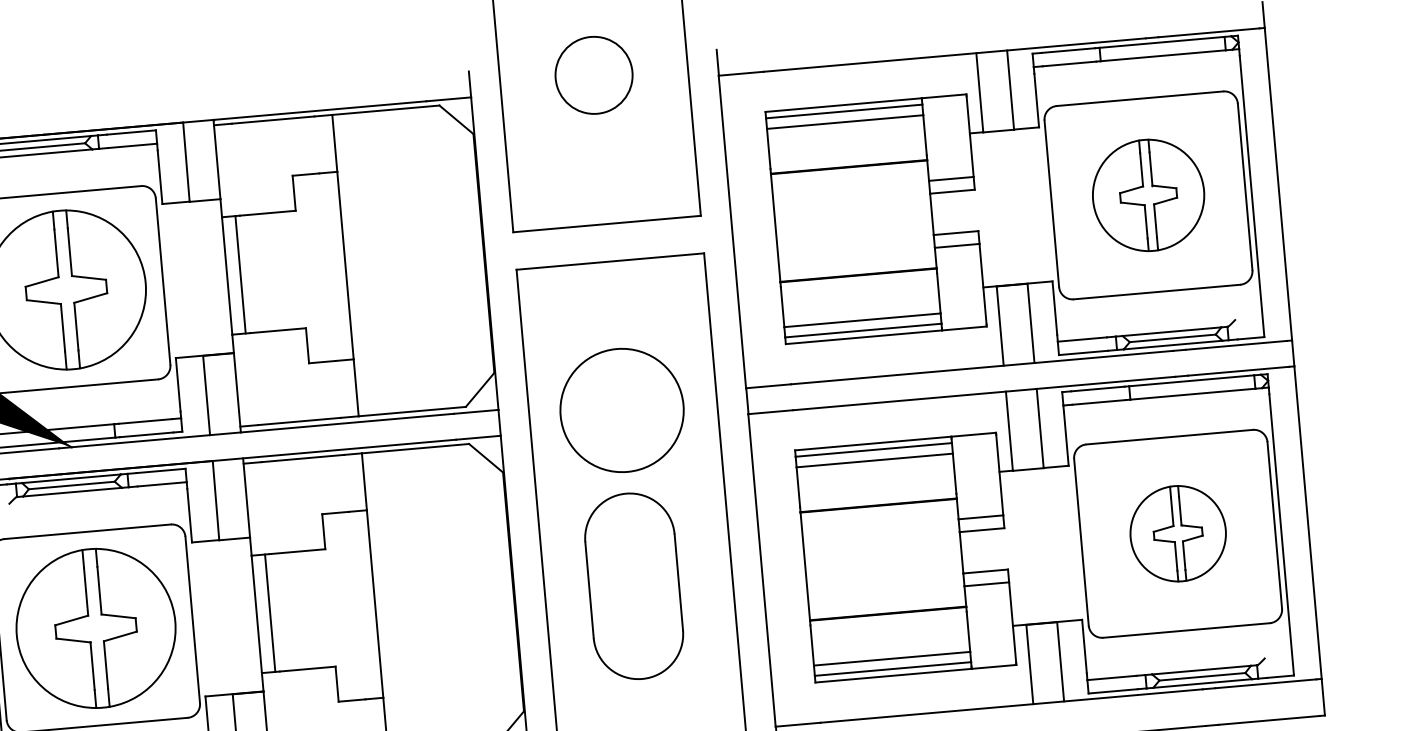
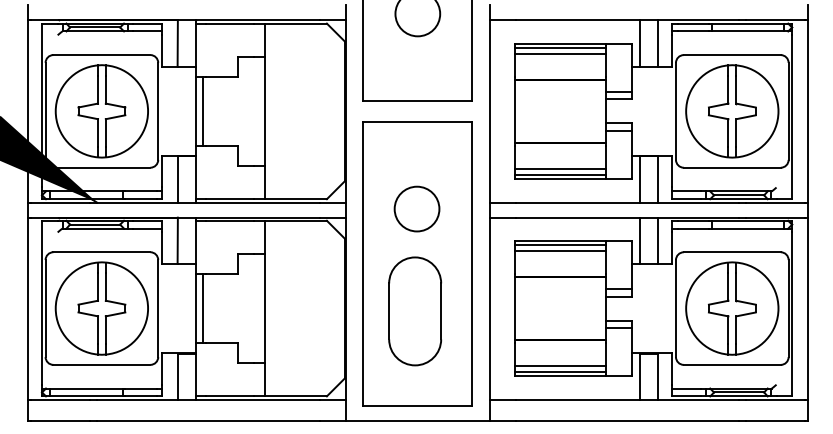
part: (1148, 195) -> (732, 111), size x1.43
circle: (620, 409) -> (416, 208), size x0.62
part: (1178, 533) -> (732, 308), size x1.67

